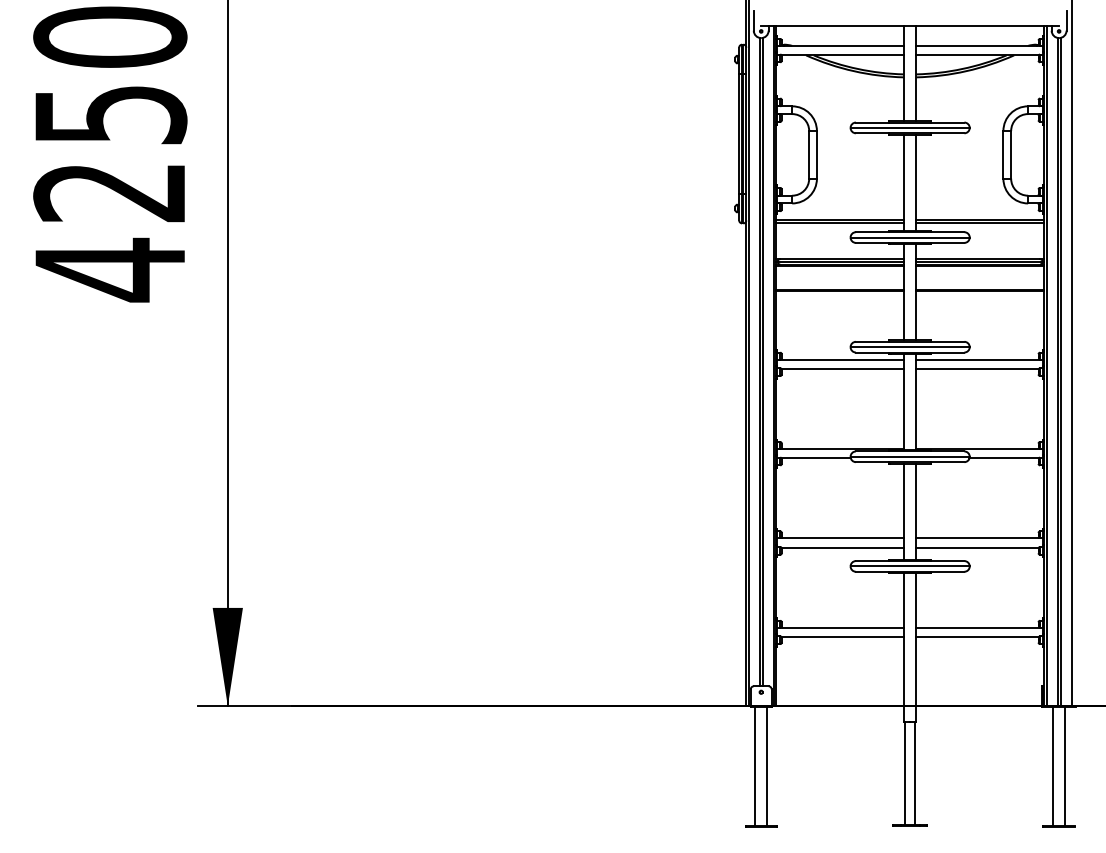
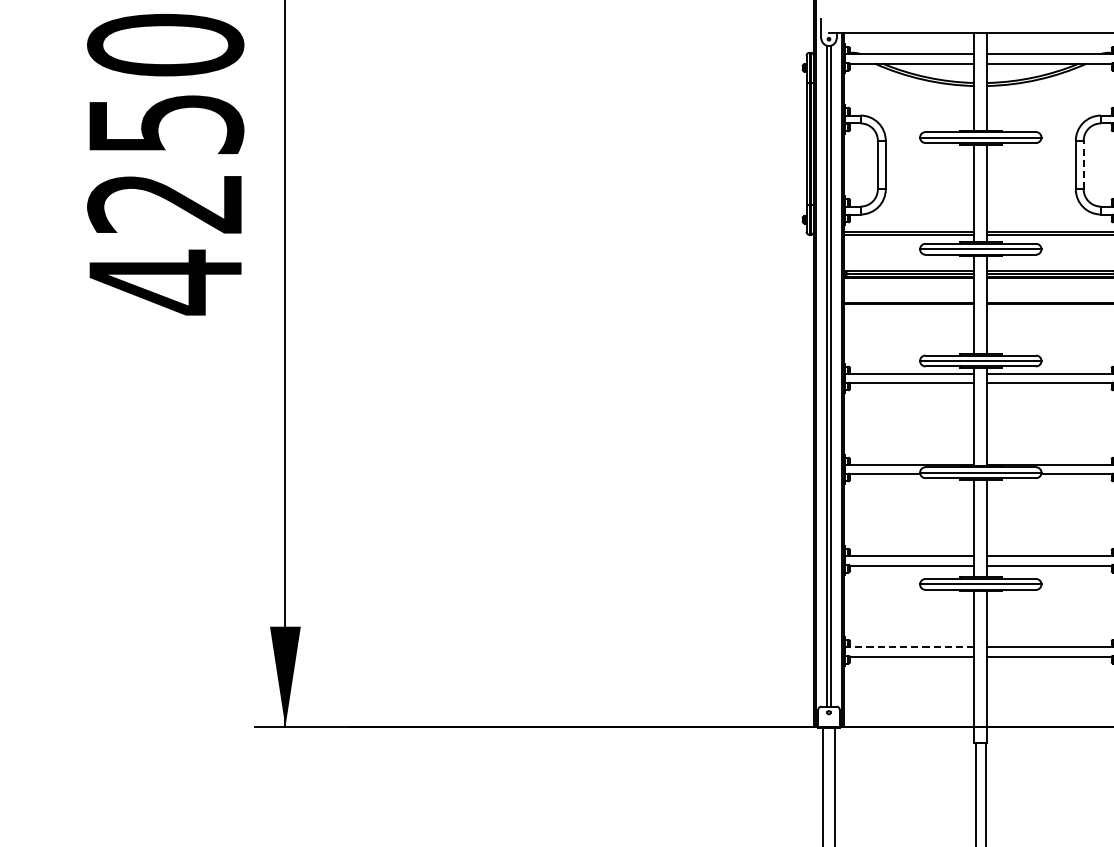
line: (1011, 154) -> (1084, 164), solid -> dashed
line: (840, 627) -> (909, 646), solid -> dashed

